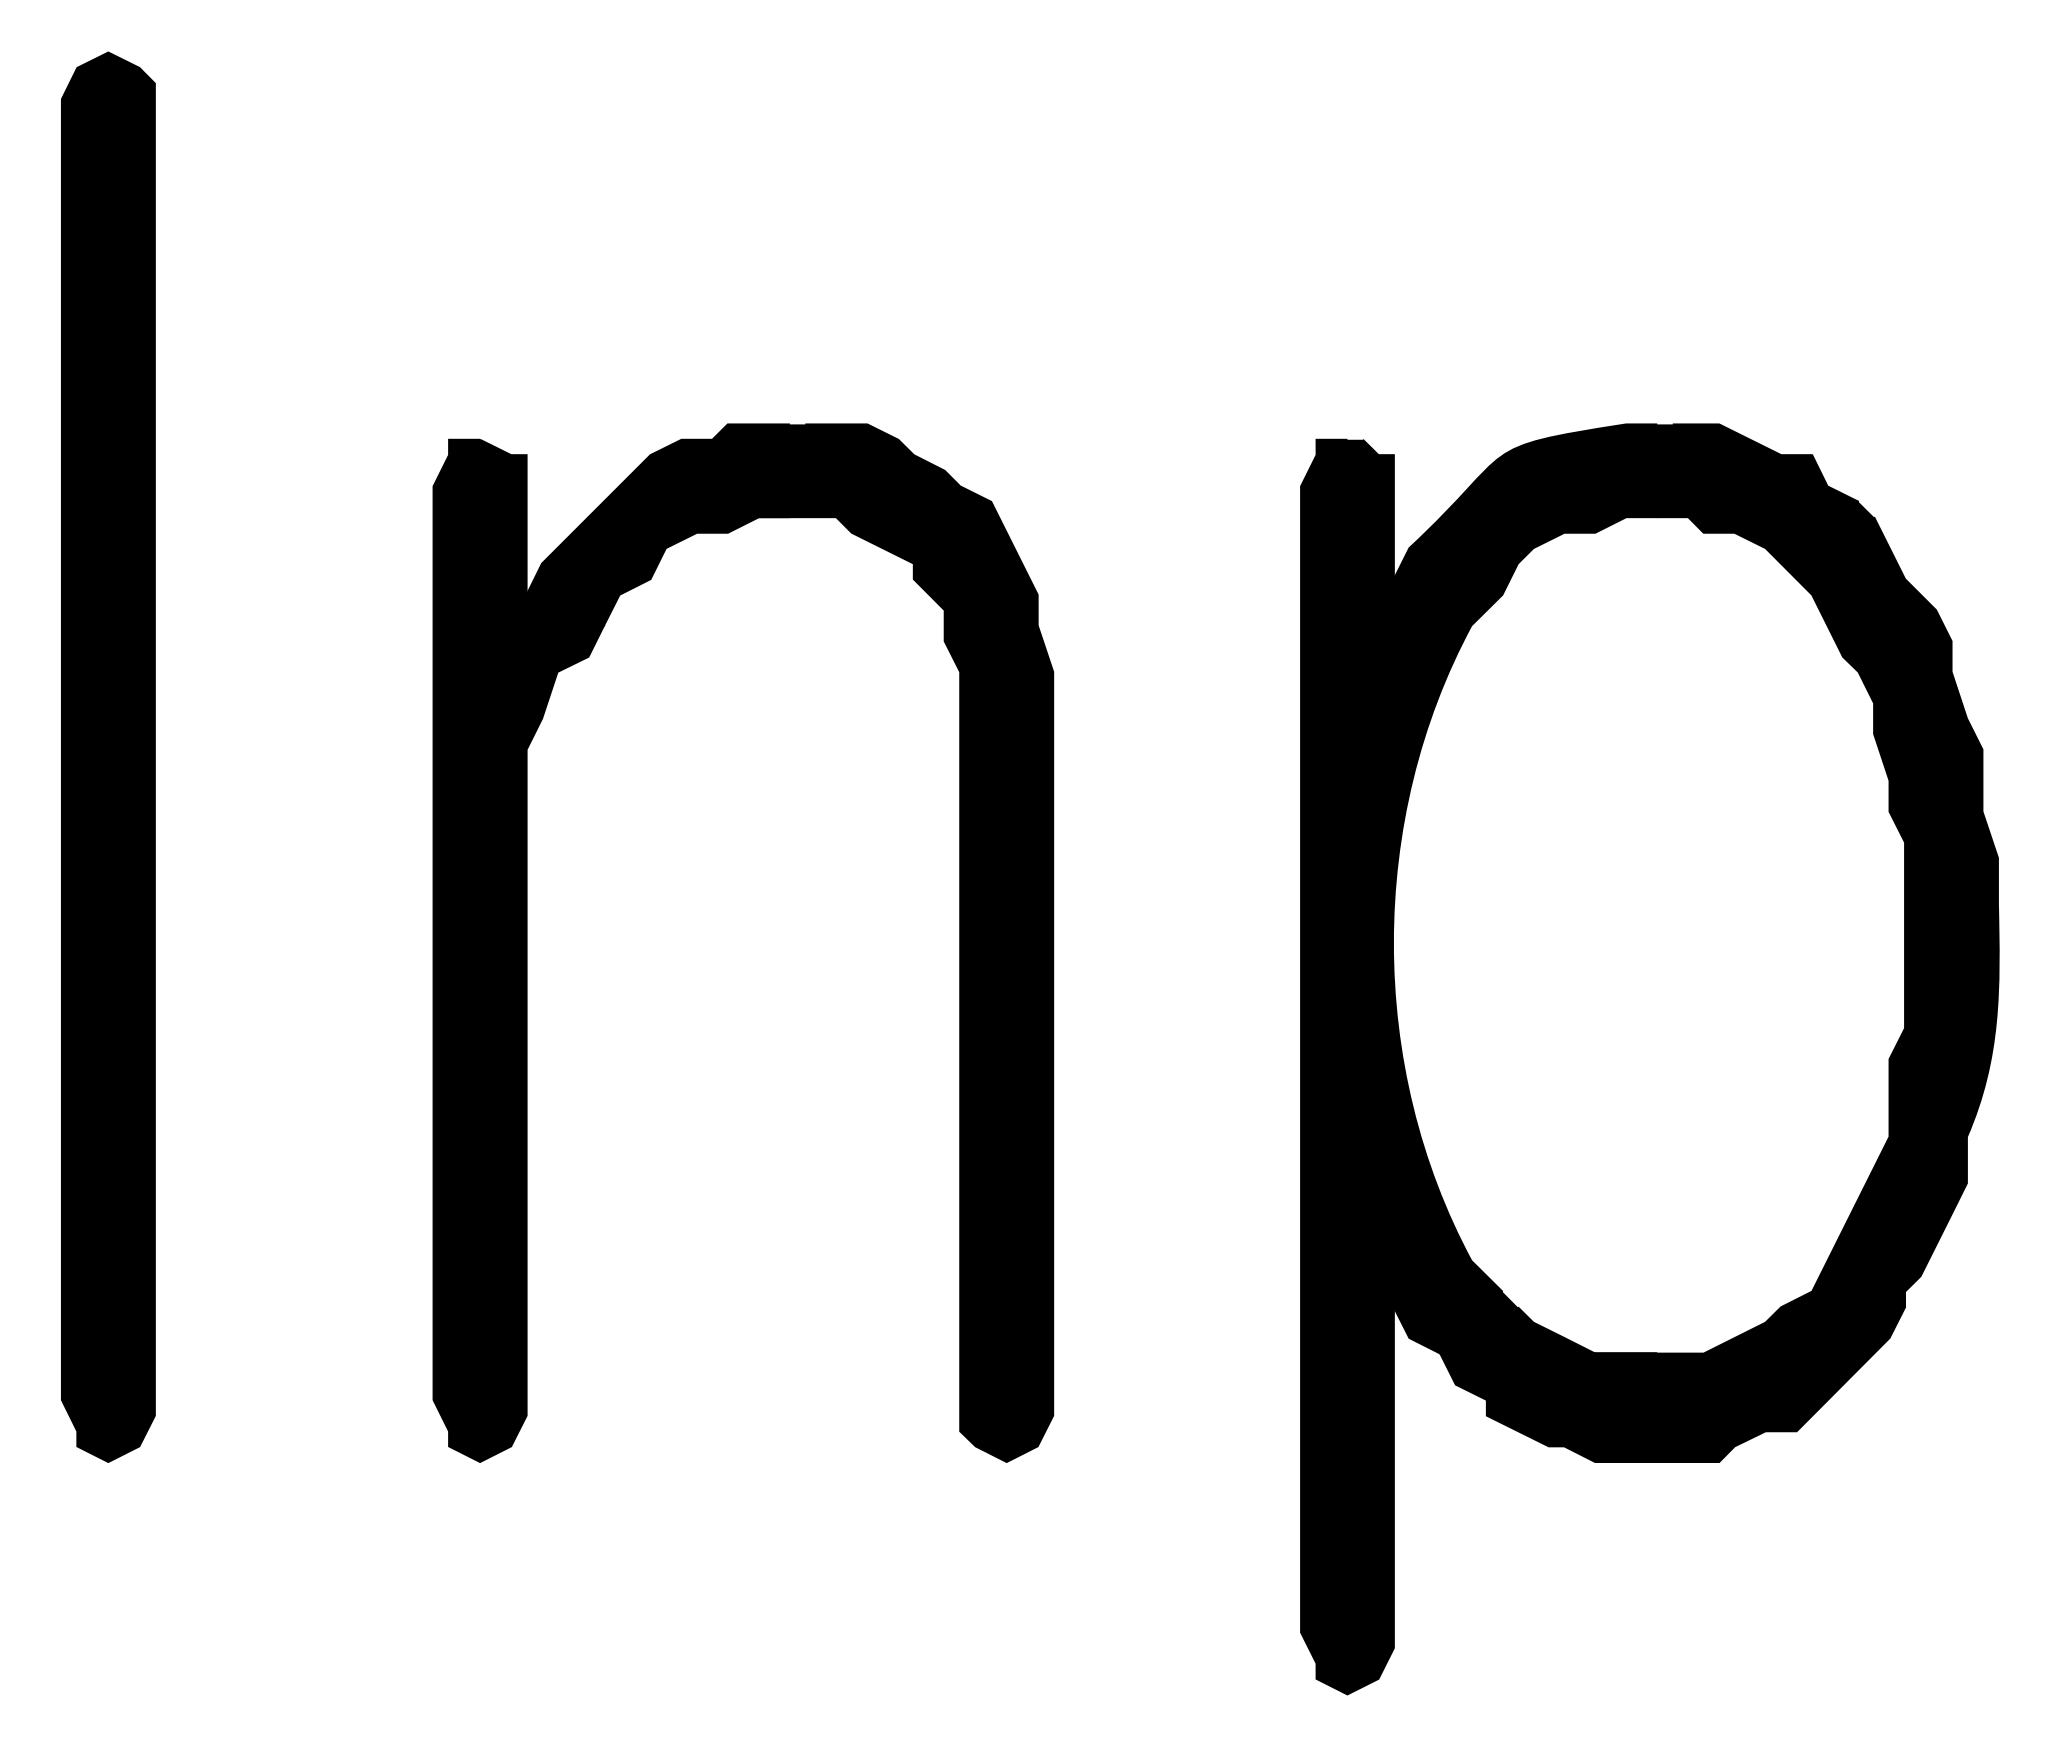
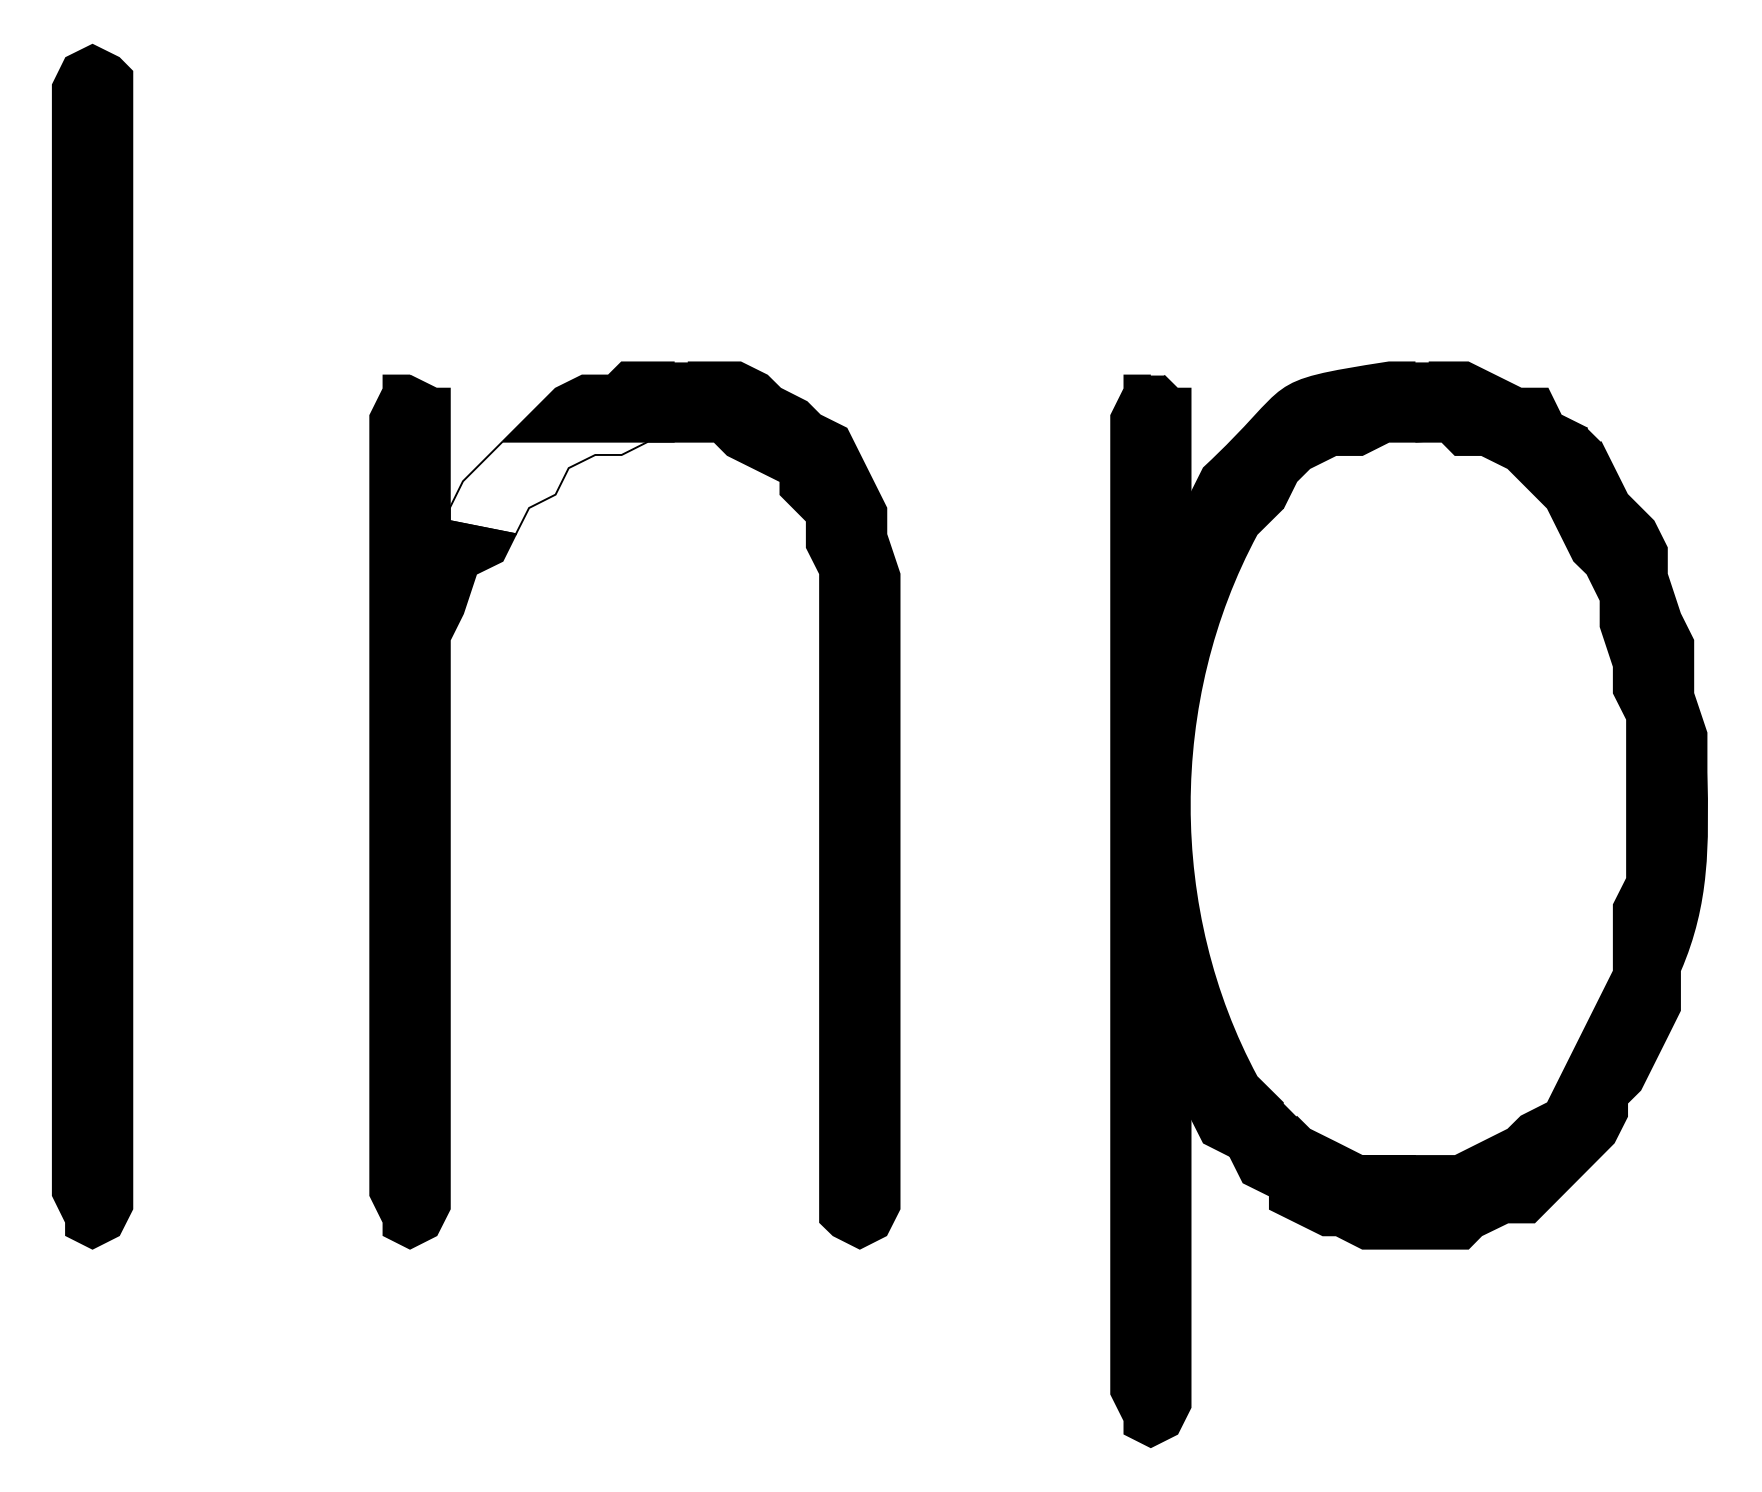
fill: (657, 571) -> (561, 488), removed

